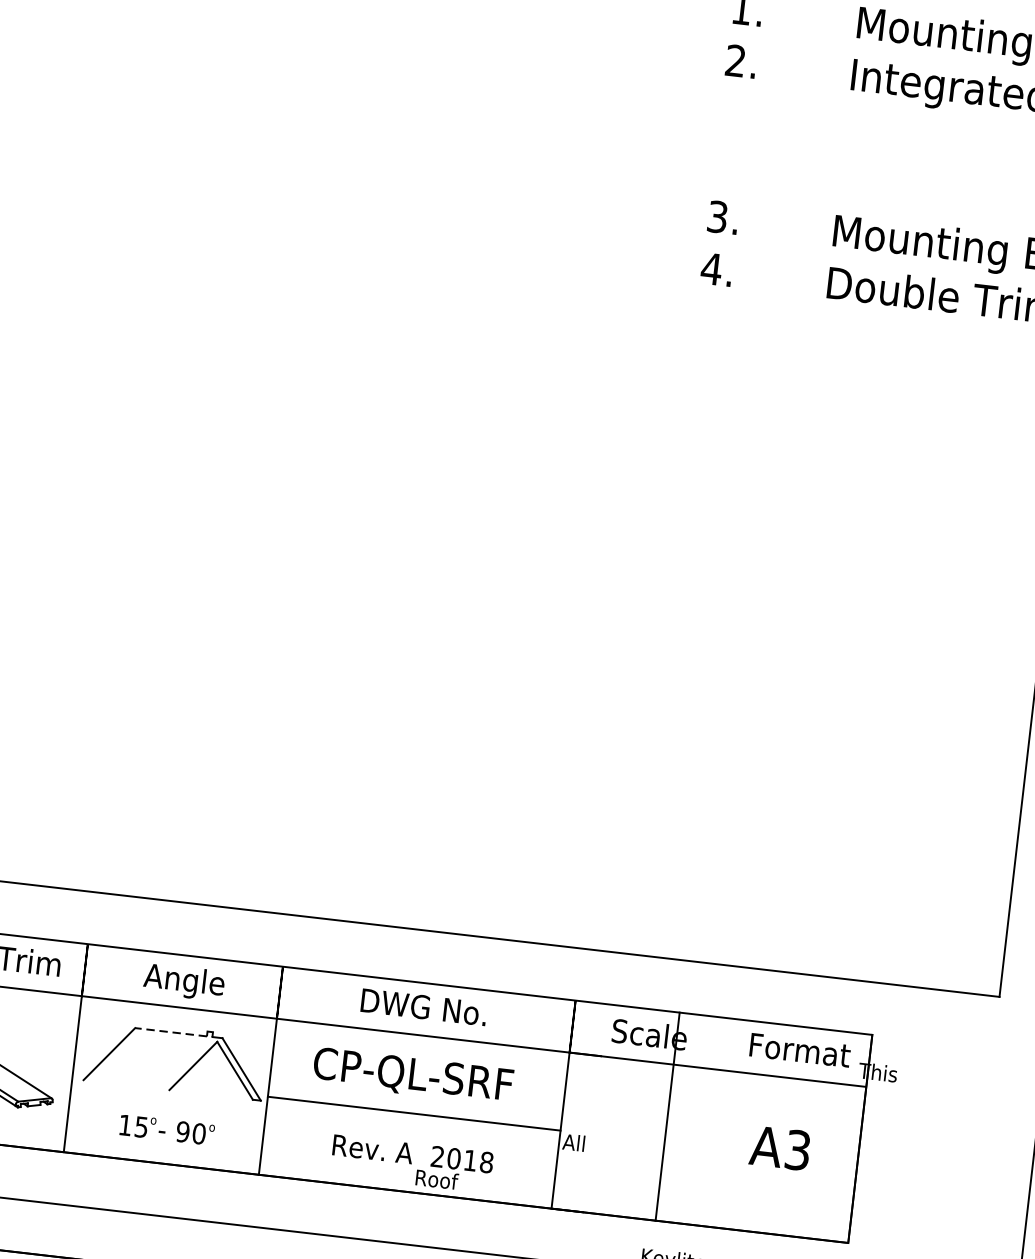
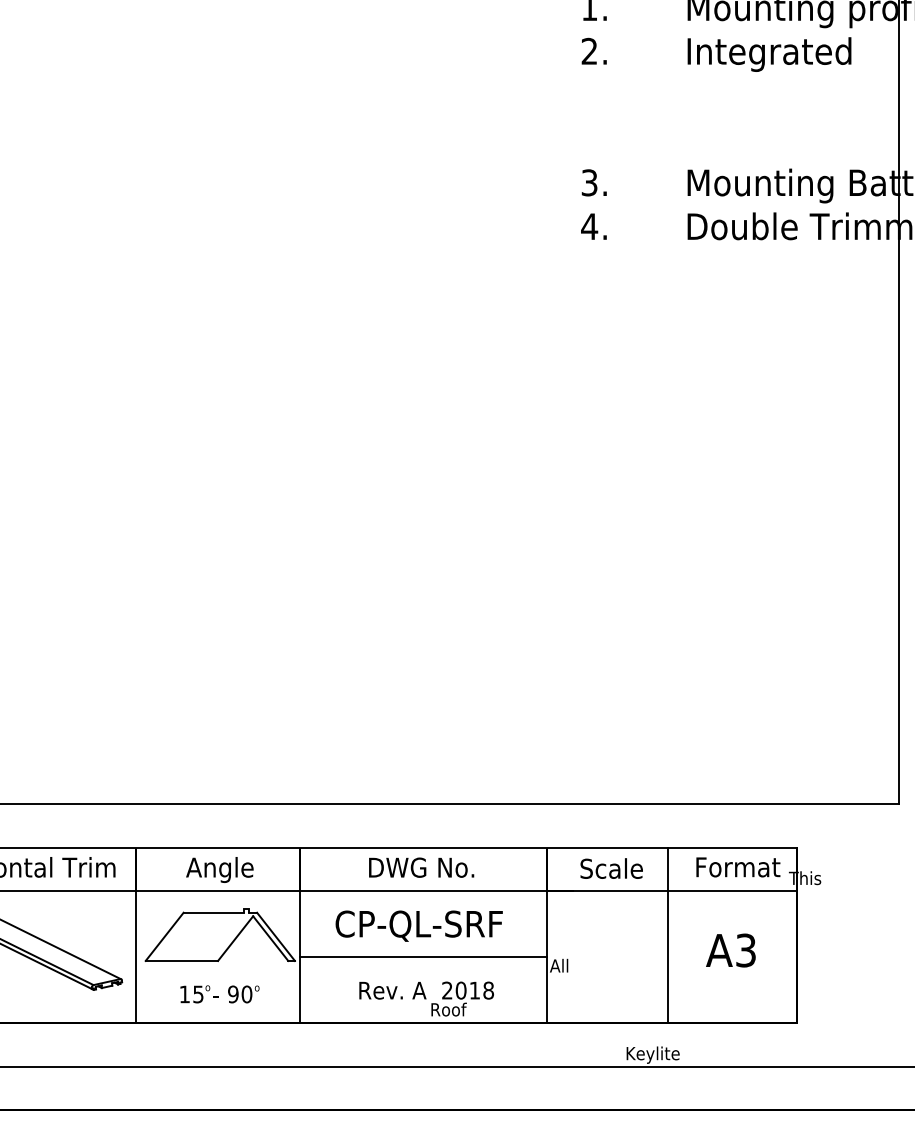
line: (170, 1031) -> (213, 912), dashed -> solid
line: (126, 1084) -> (181, 960), added
line: (667, 1115) -> (667, 934), moved

